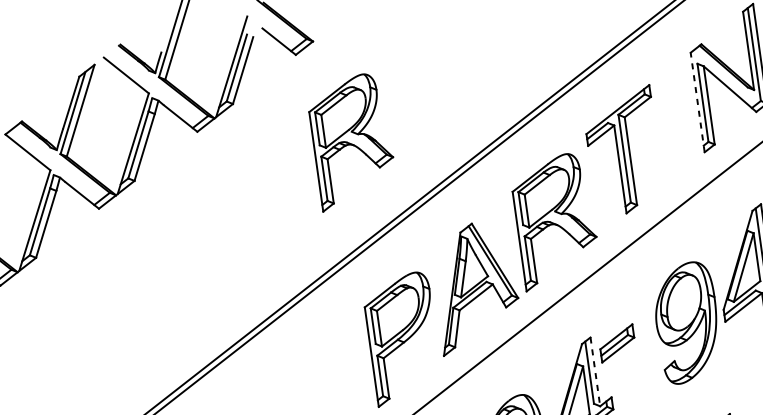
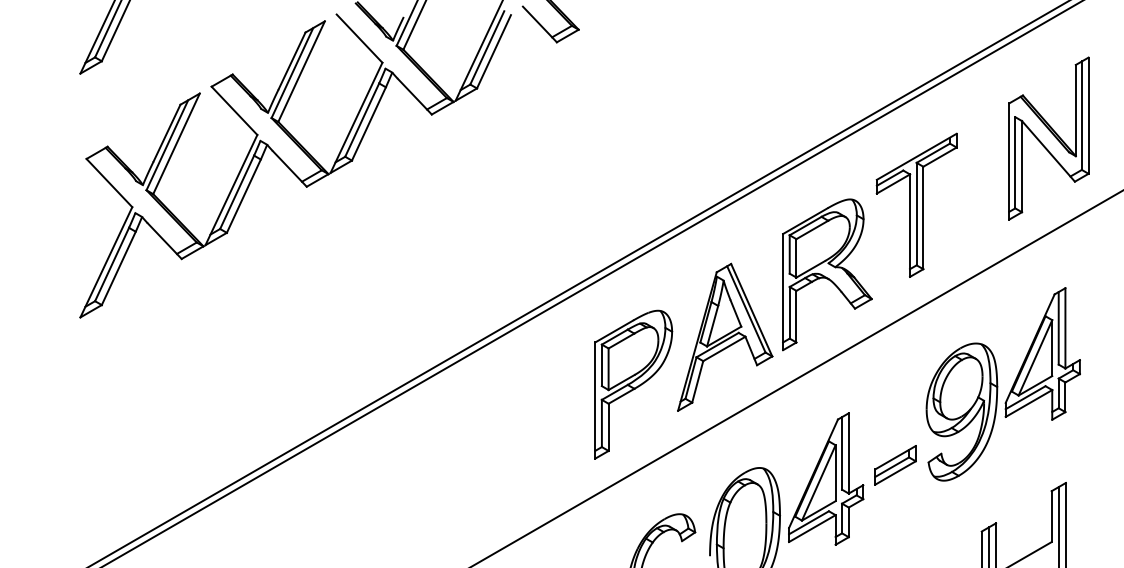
line: (697, 102) -> (1009, 161), dashed -> solid
part: (352, 141) -> (607, 150), removed
part: (617, 343) -> (895, 465), moved
line: (595, 371) -> (848, 453), dashed -> solid

